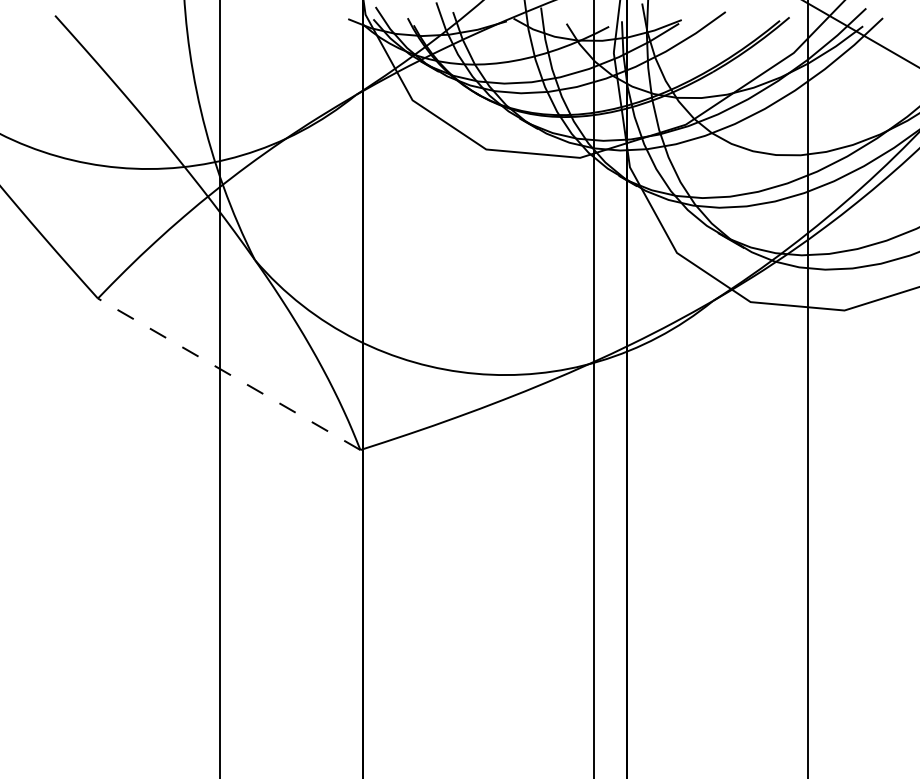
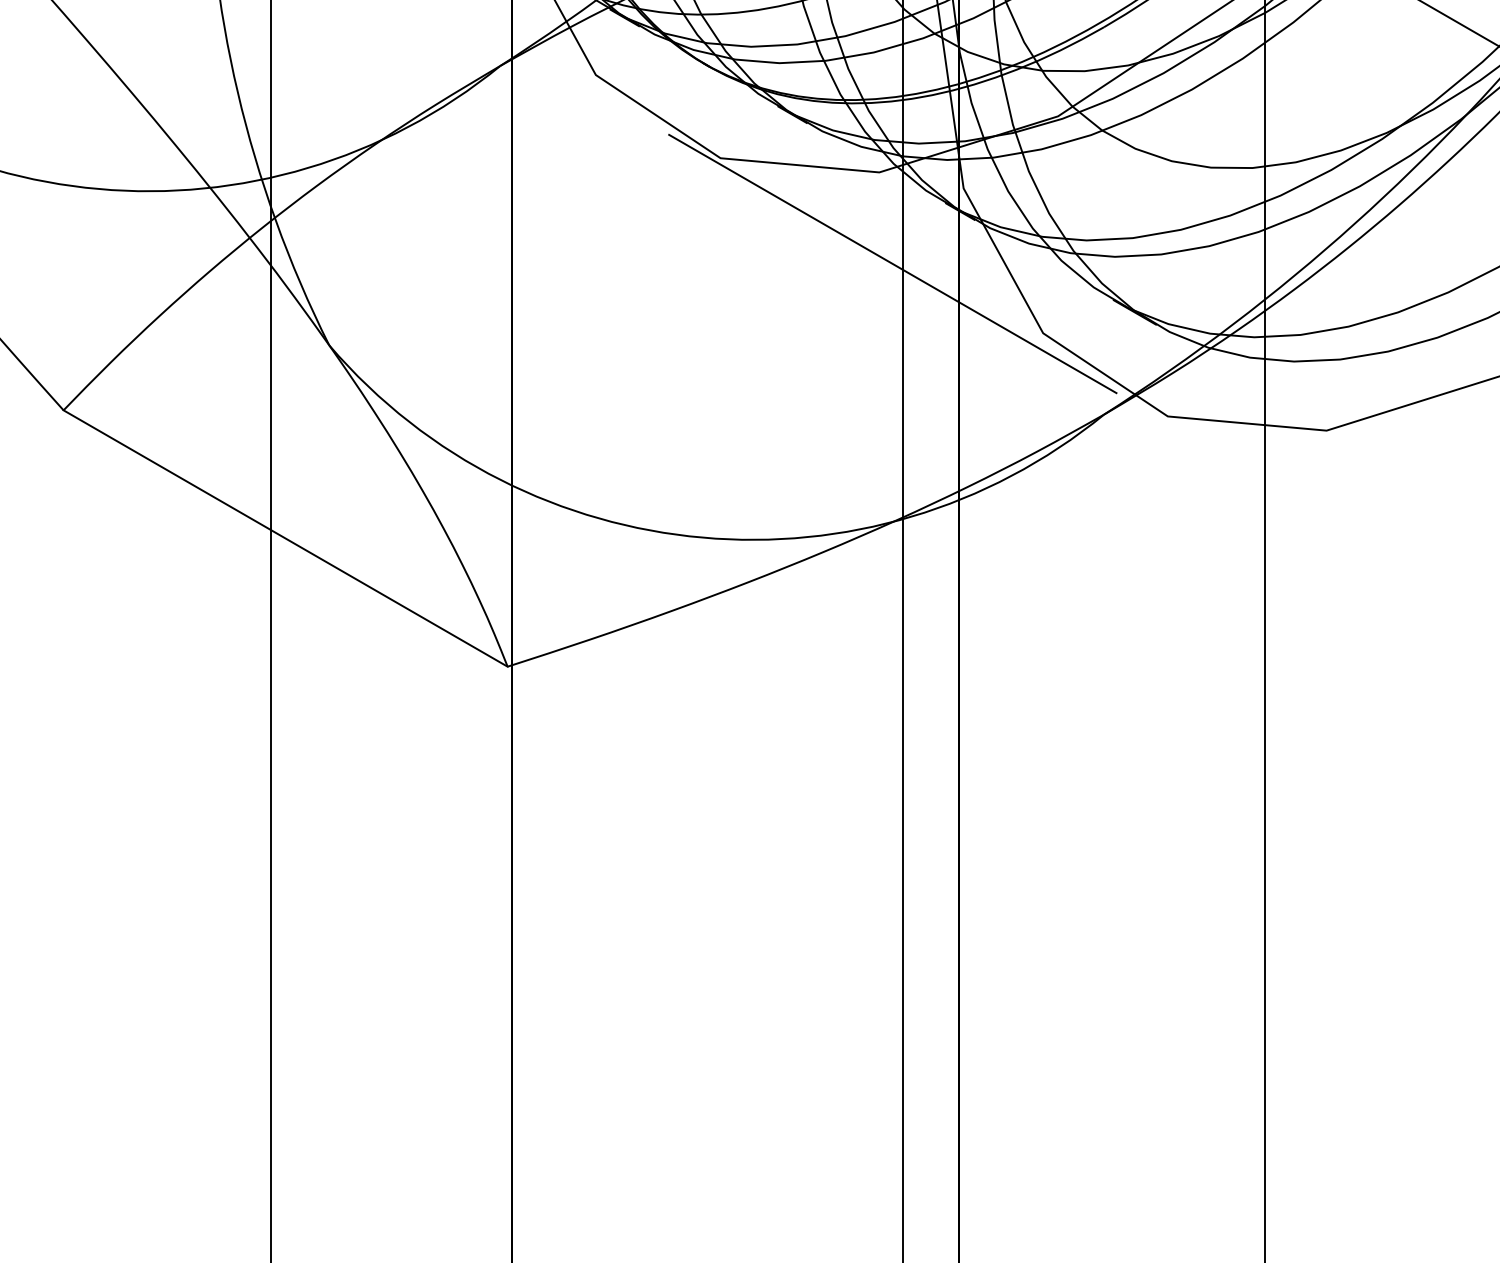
line: (587, 211) -> (891, 263), added
line: (229, 374) -> (286, 538), dashed -> solid

